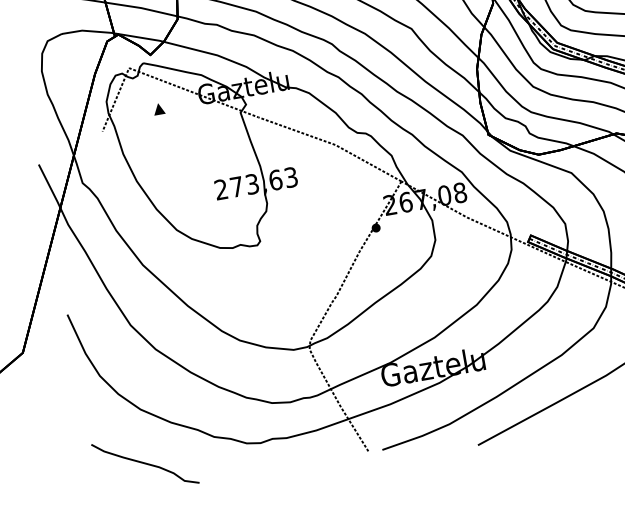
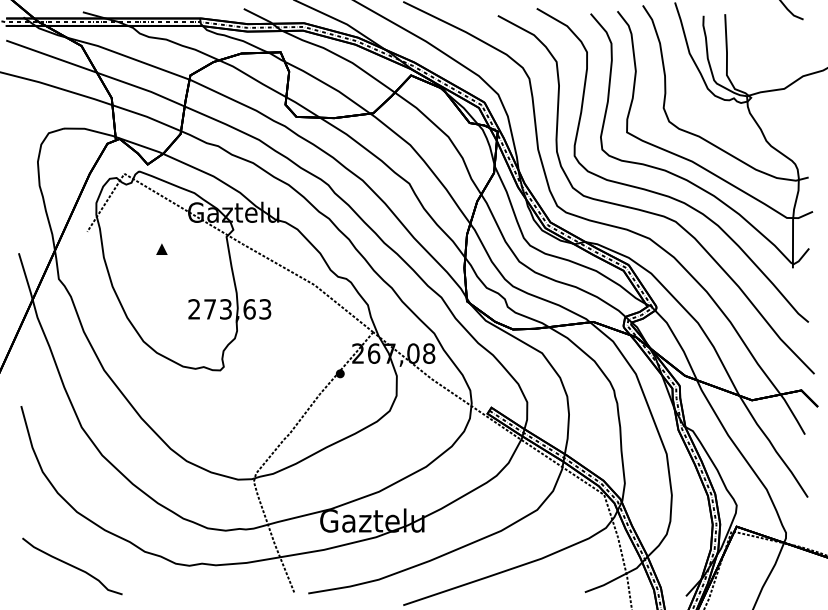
part: (158, 108) -> (161, 248), moved

